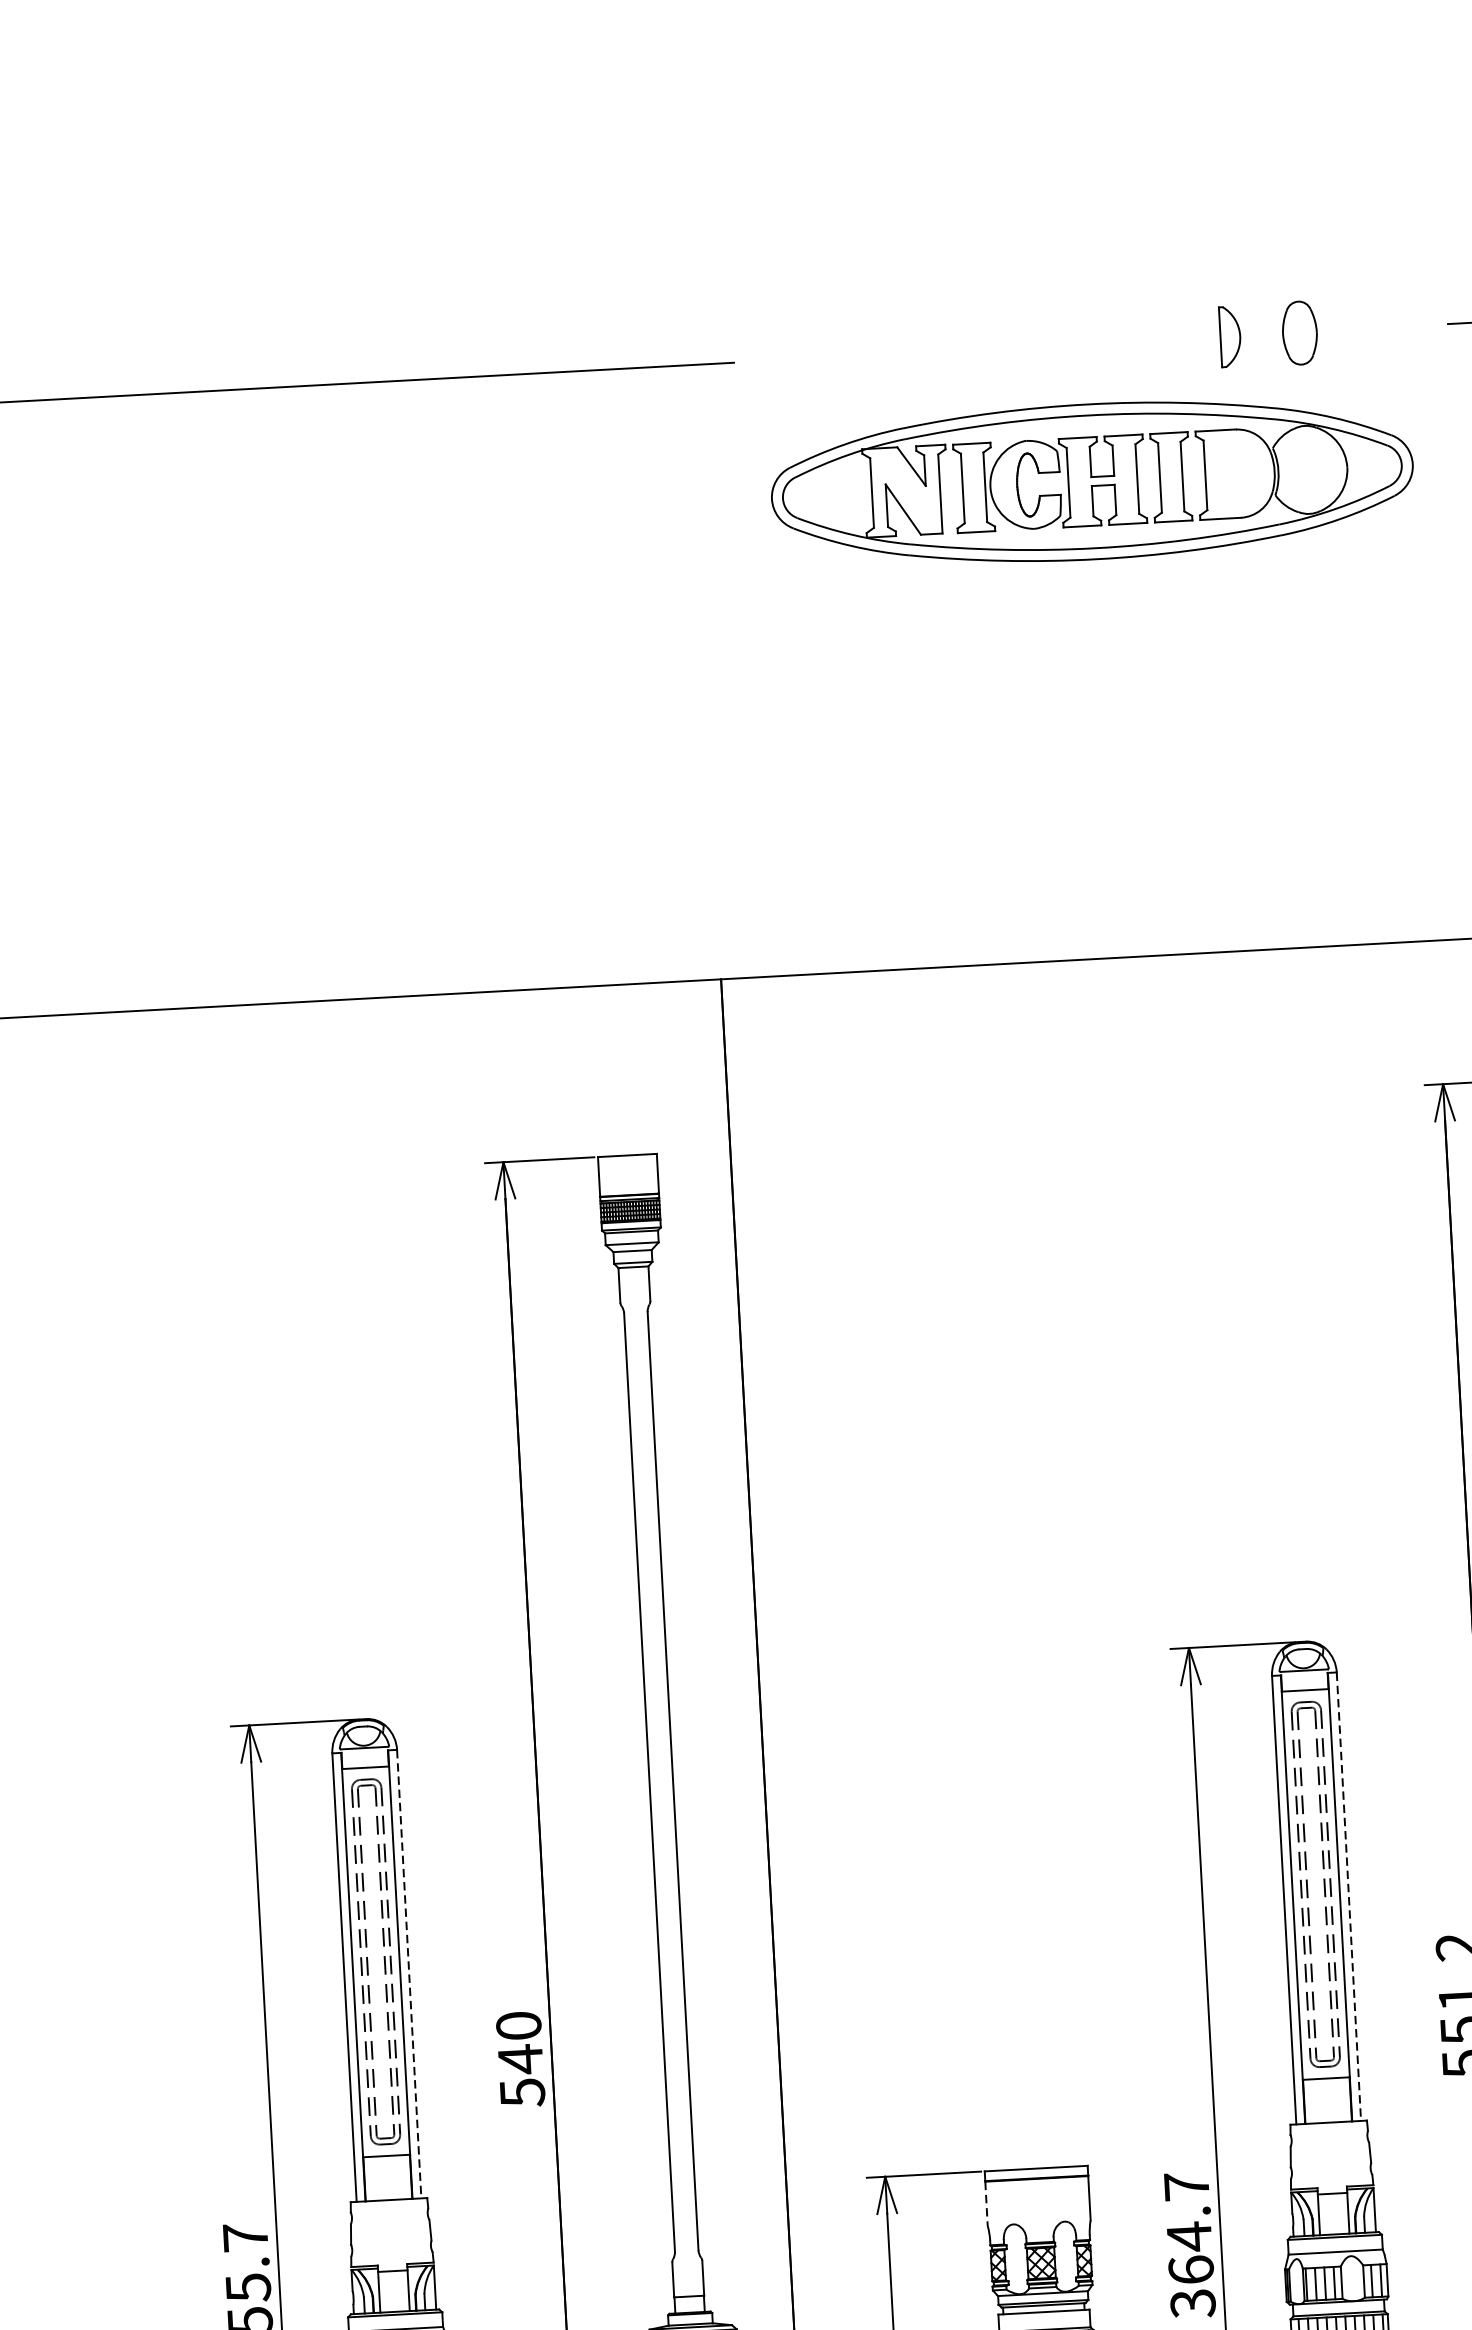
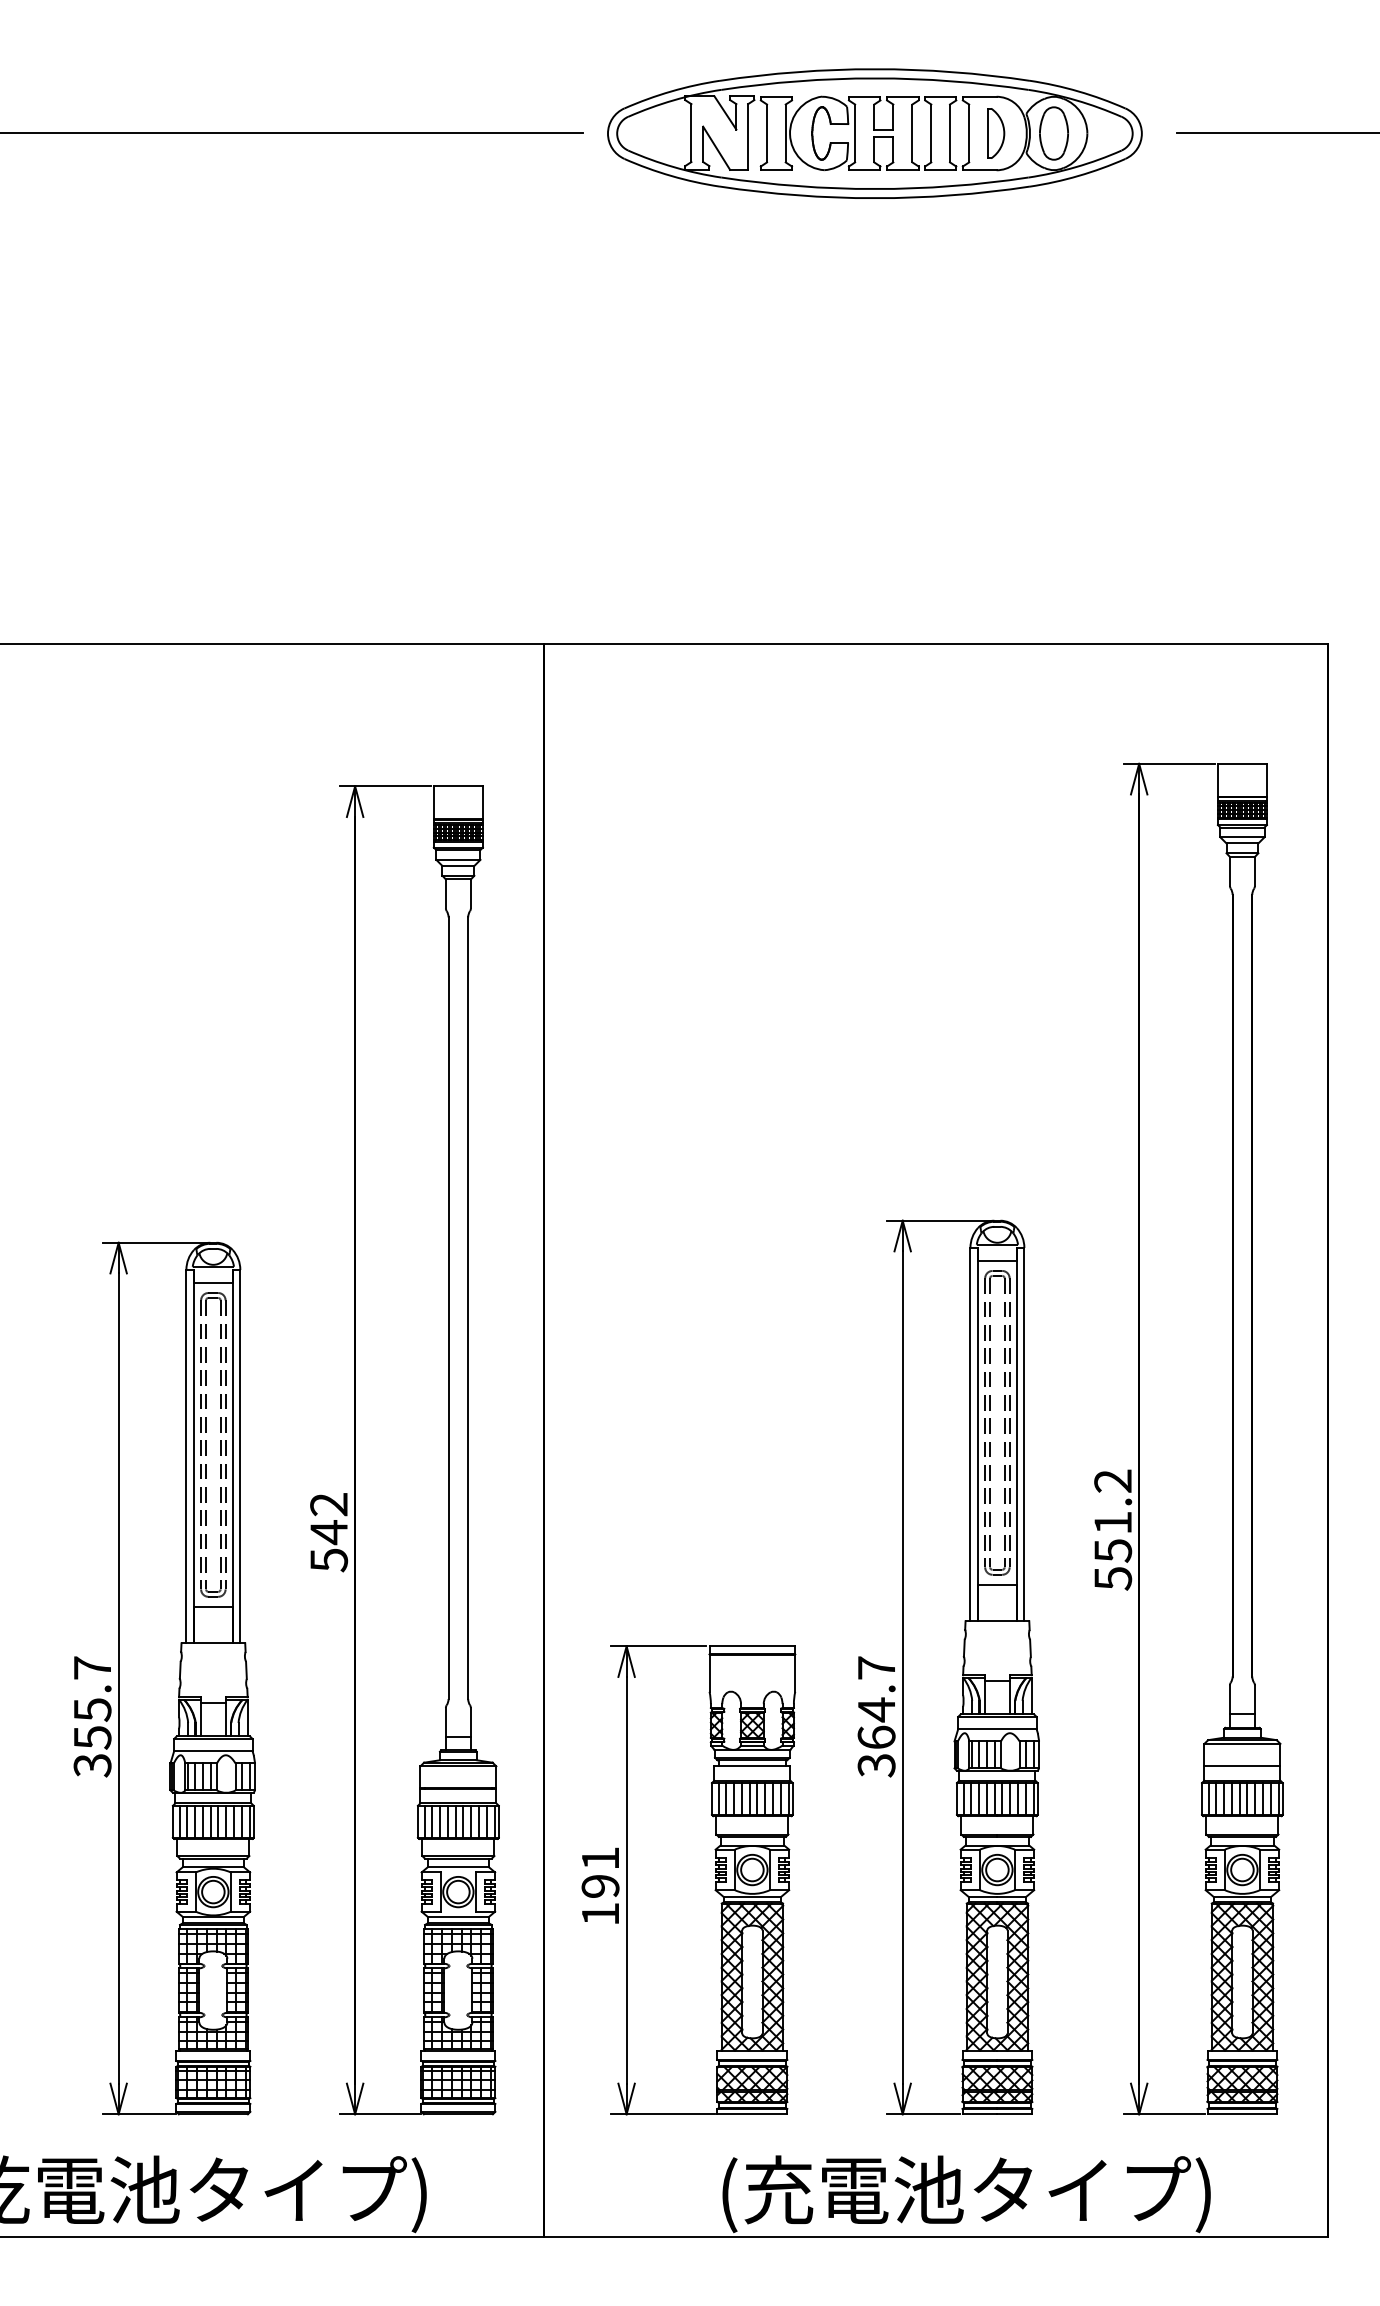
part: (1091, 481) -> (874, 133), moved
line: (1349, 1896) -> (1024, 1434), dashed -> solid
line: (409, 1974) -> (240, 1456), dashed -> solid
text: (519, 2025) -> (329, 1504), 540 -> 542
line: (986, 2204) -> (709, 1673), dashed -> solid

